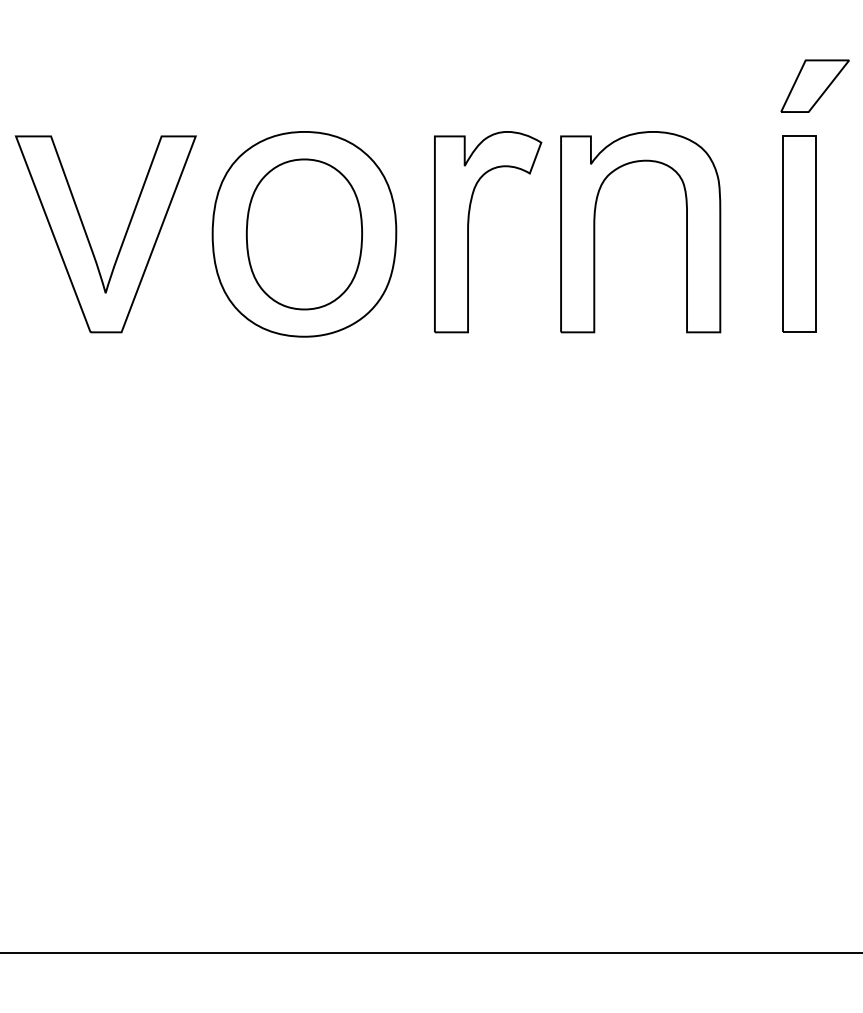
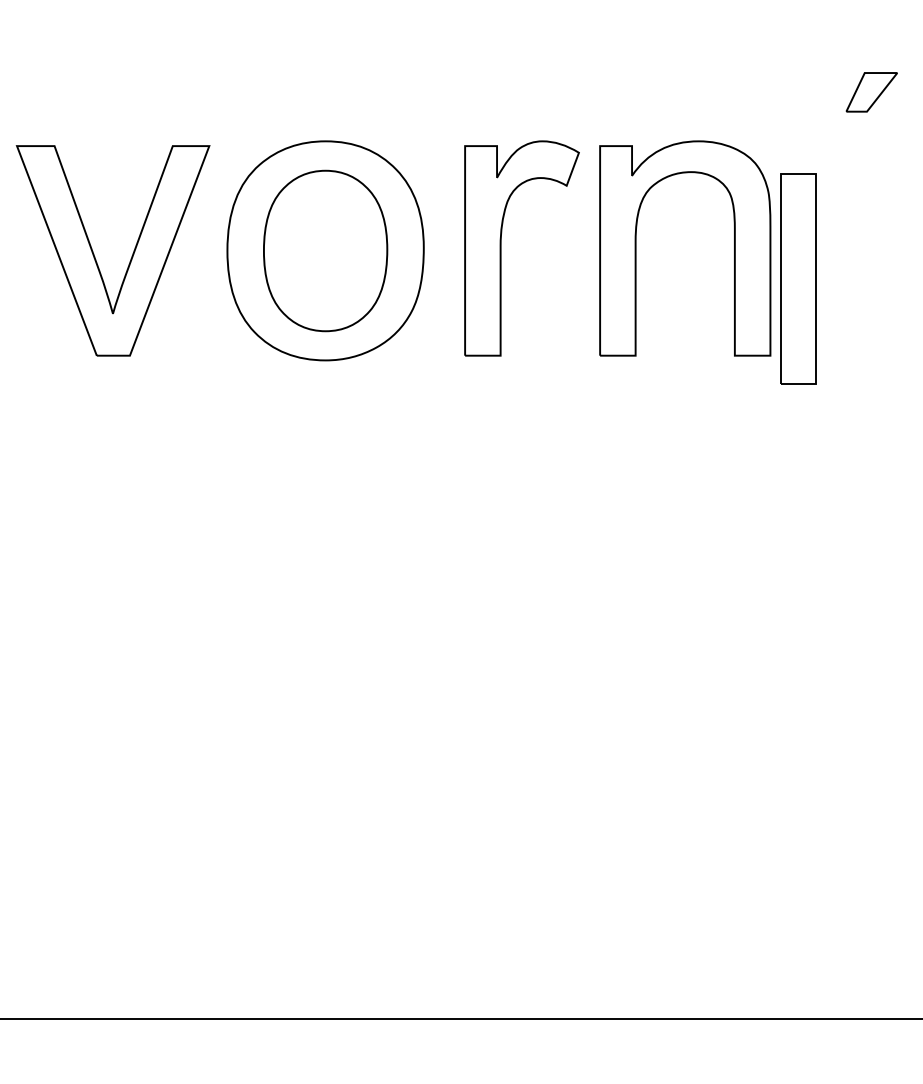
part: (814, 85) -> (871, 91), size x0.7
part: (799, 233) -> (798, 277), moved

